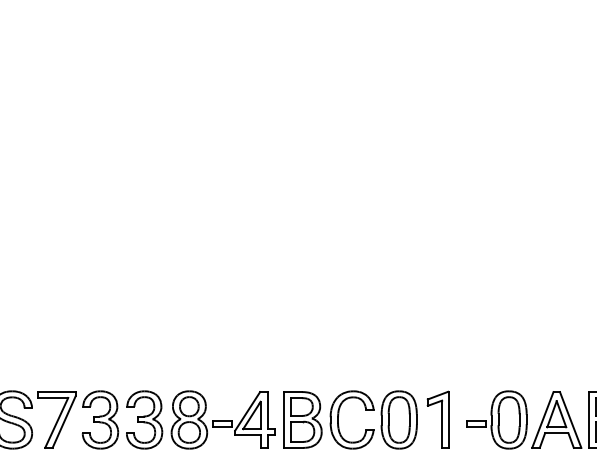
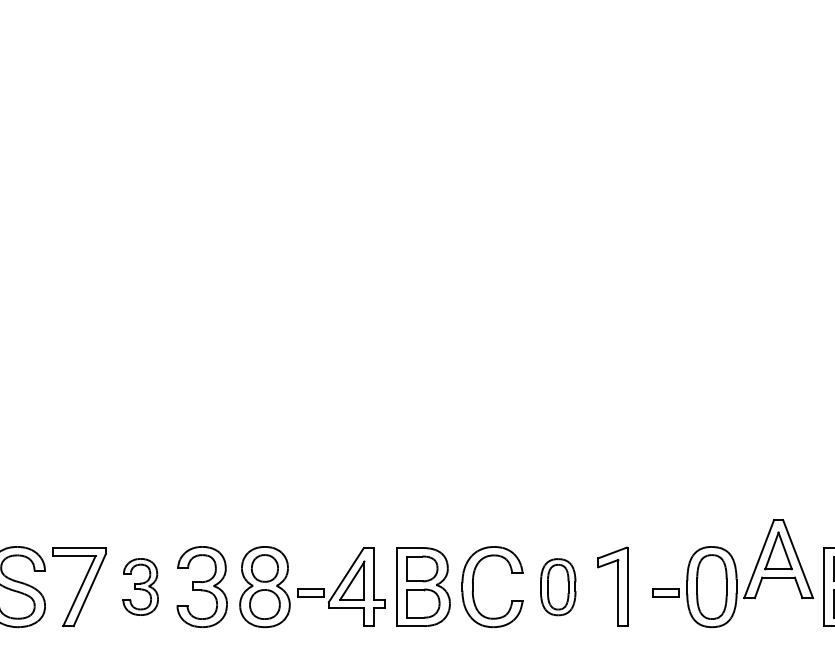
part: (100, 419) -> (140, 586), size x0.7
part: (398, 420) -> (557, 587), size x0.7
part: (556, 420) -> (778, 559), moved

